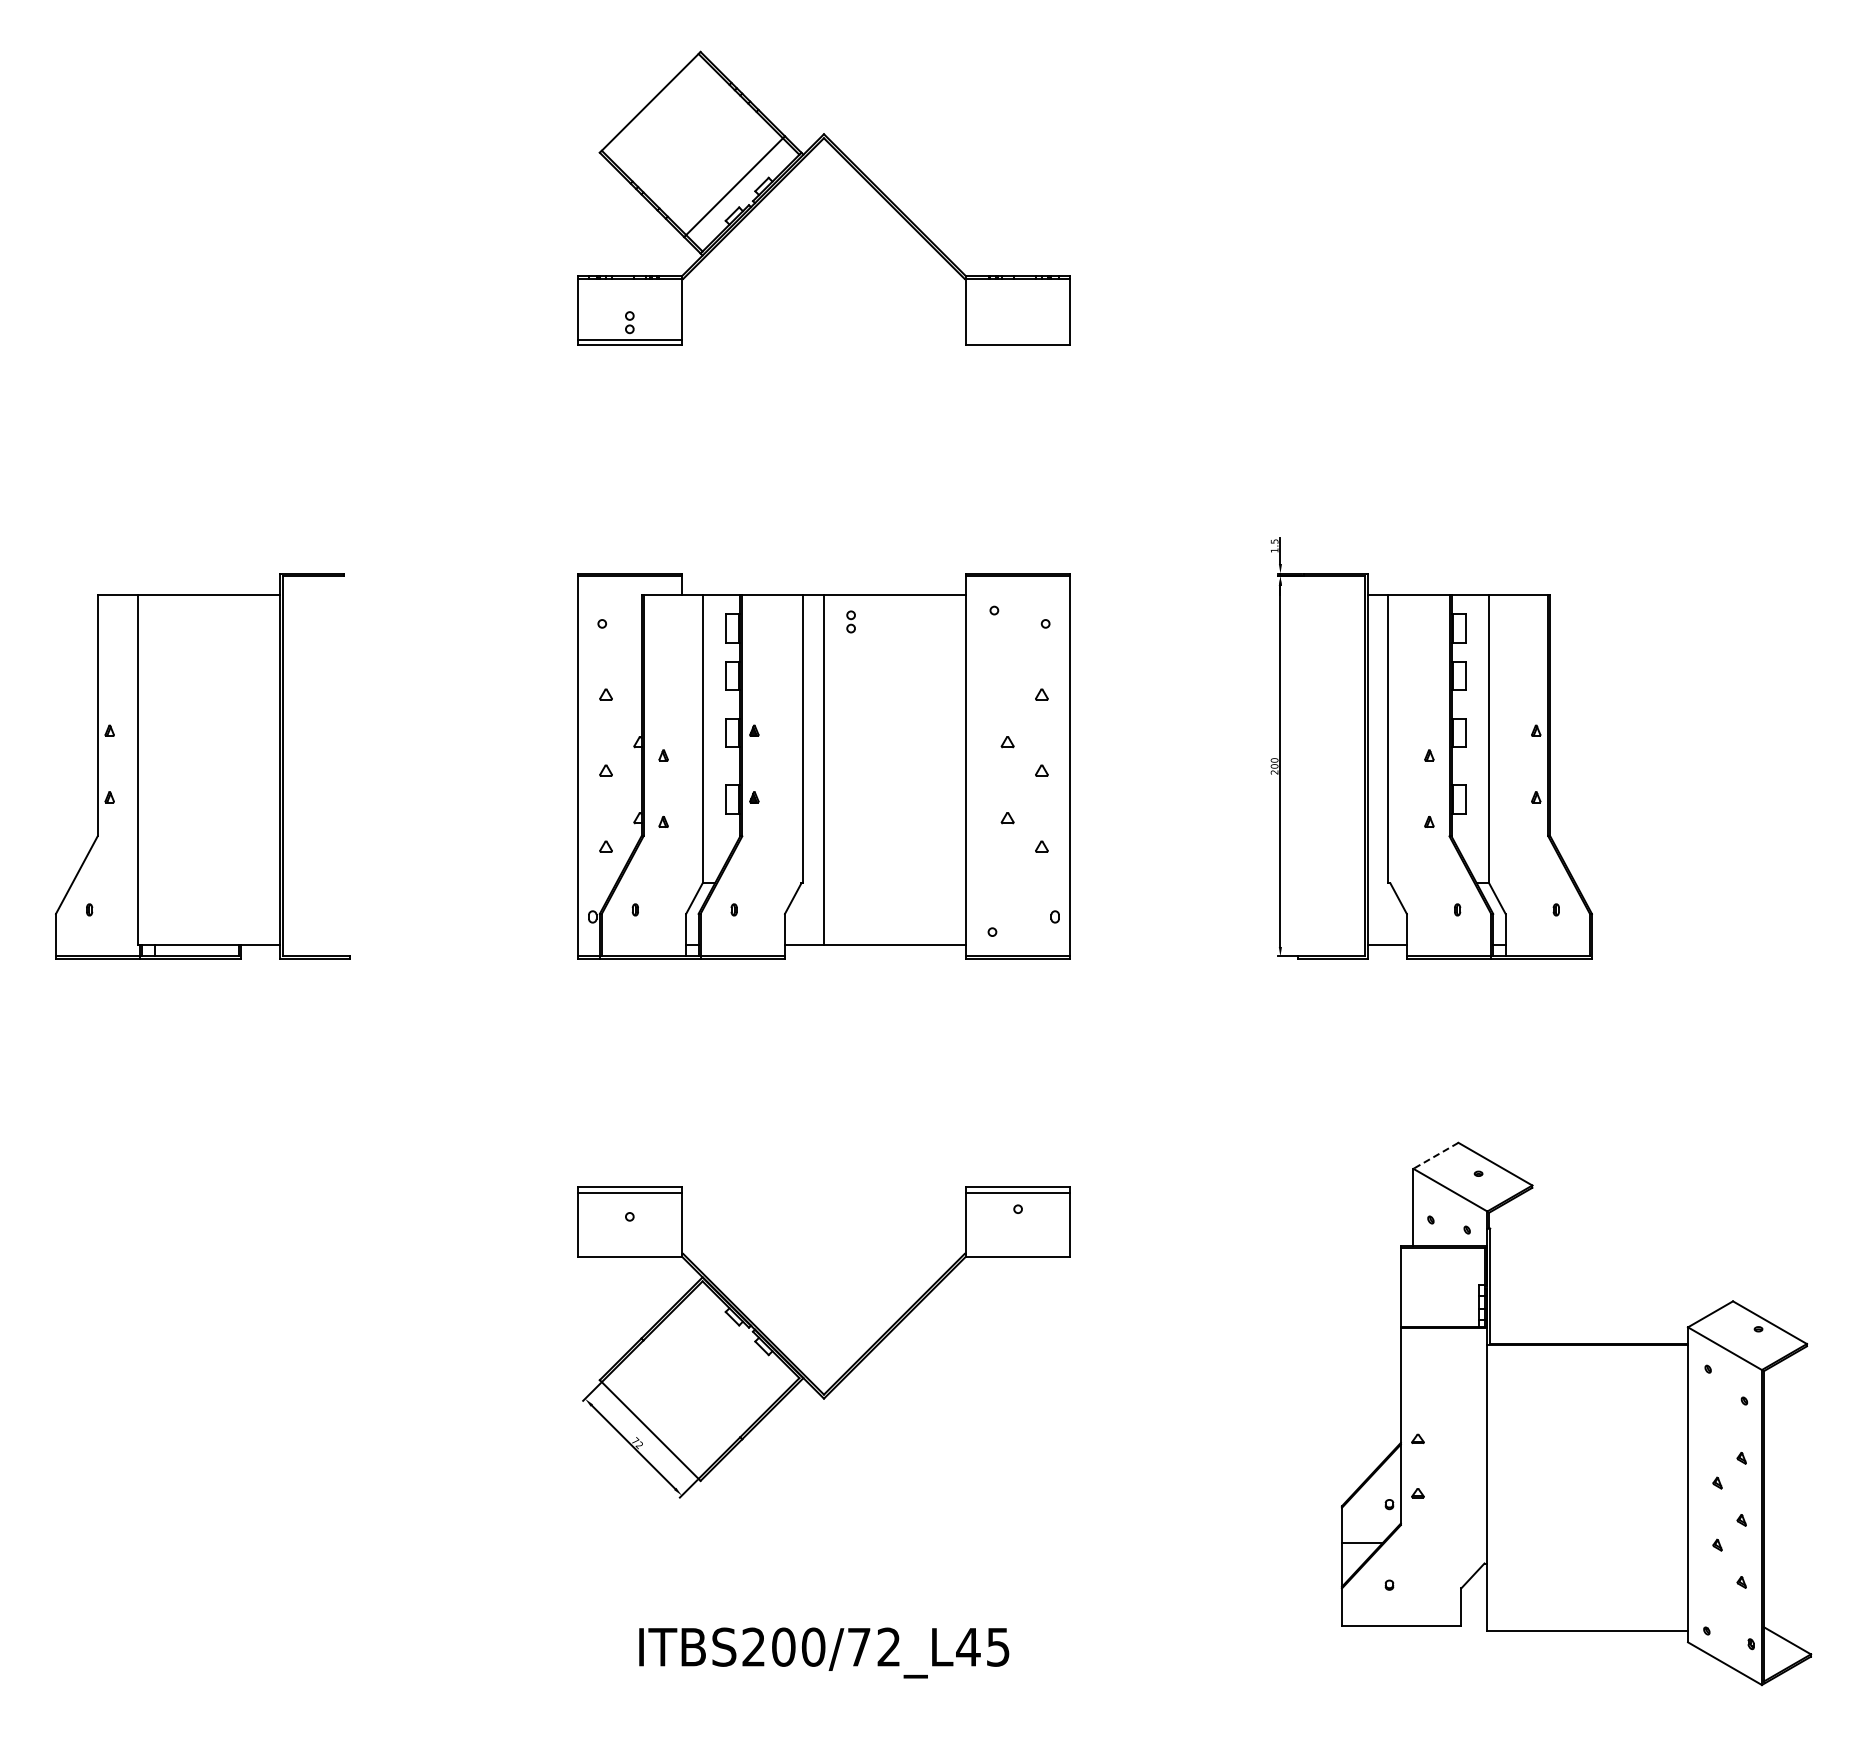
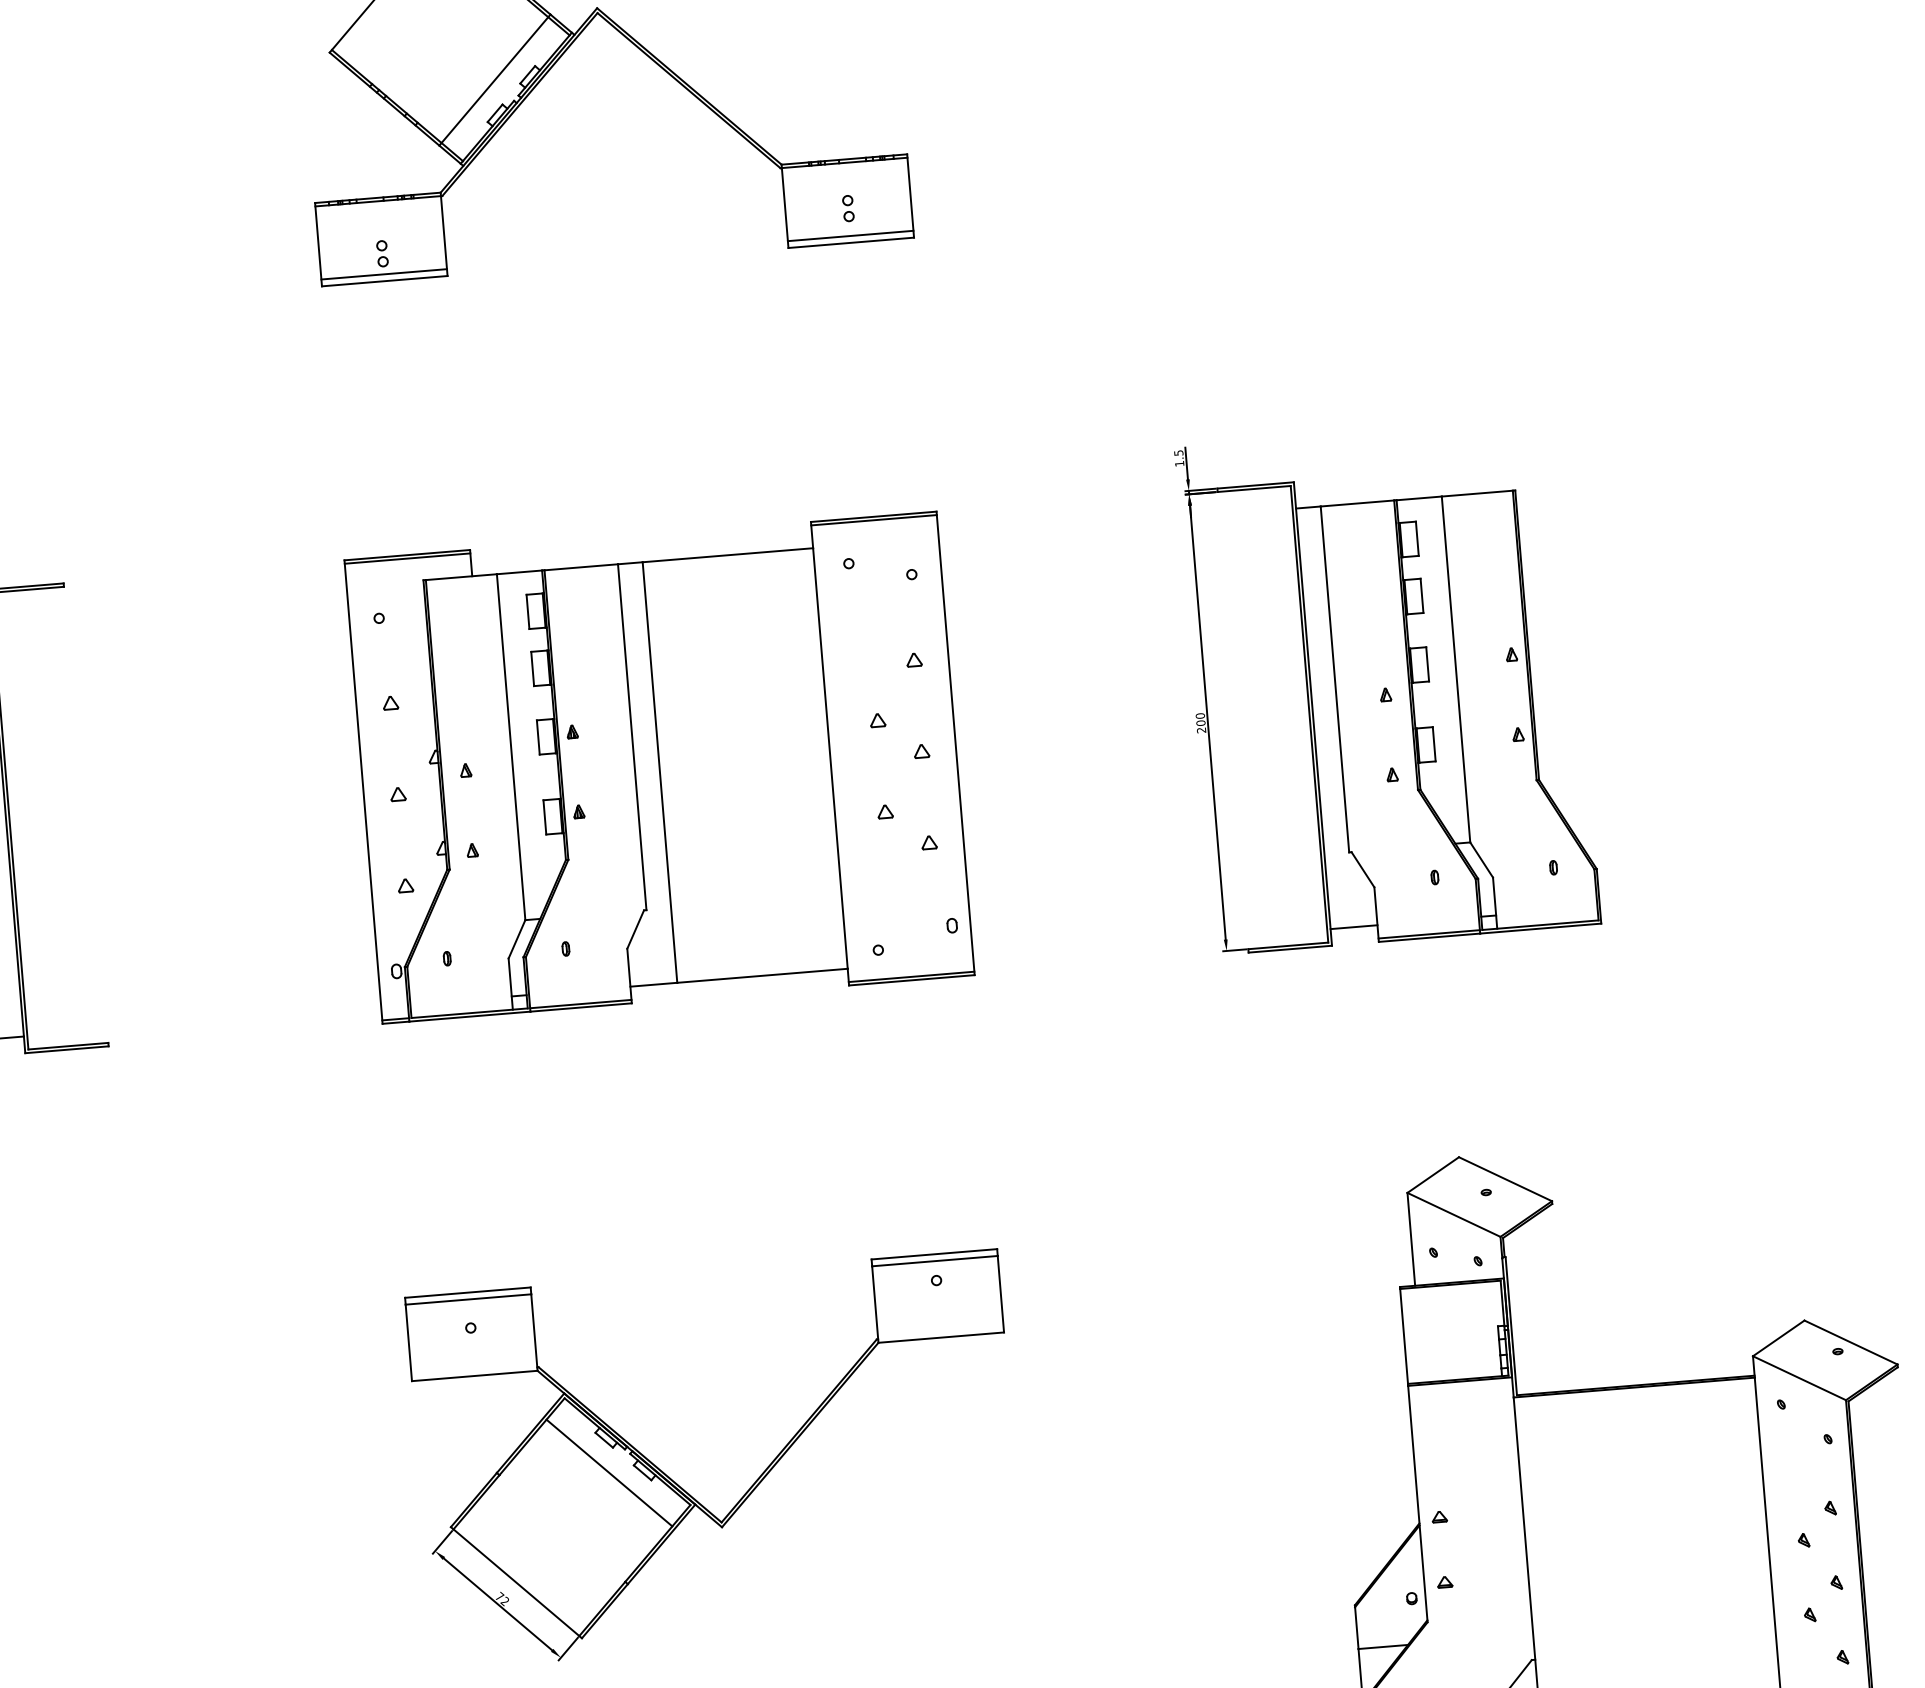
line: (1017, 339) -> (849, 235), added
part: (850, 621) -> (847, 208), moved
line: (1435, 1155) -> (1432, 1174), dashed -> solid
line: (734, 1345) -> (609, 1472), added

